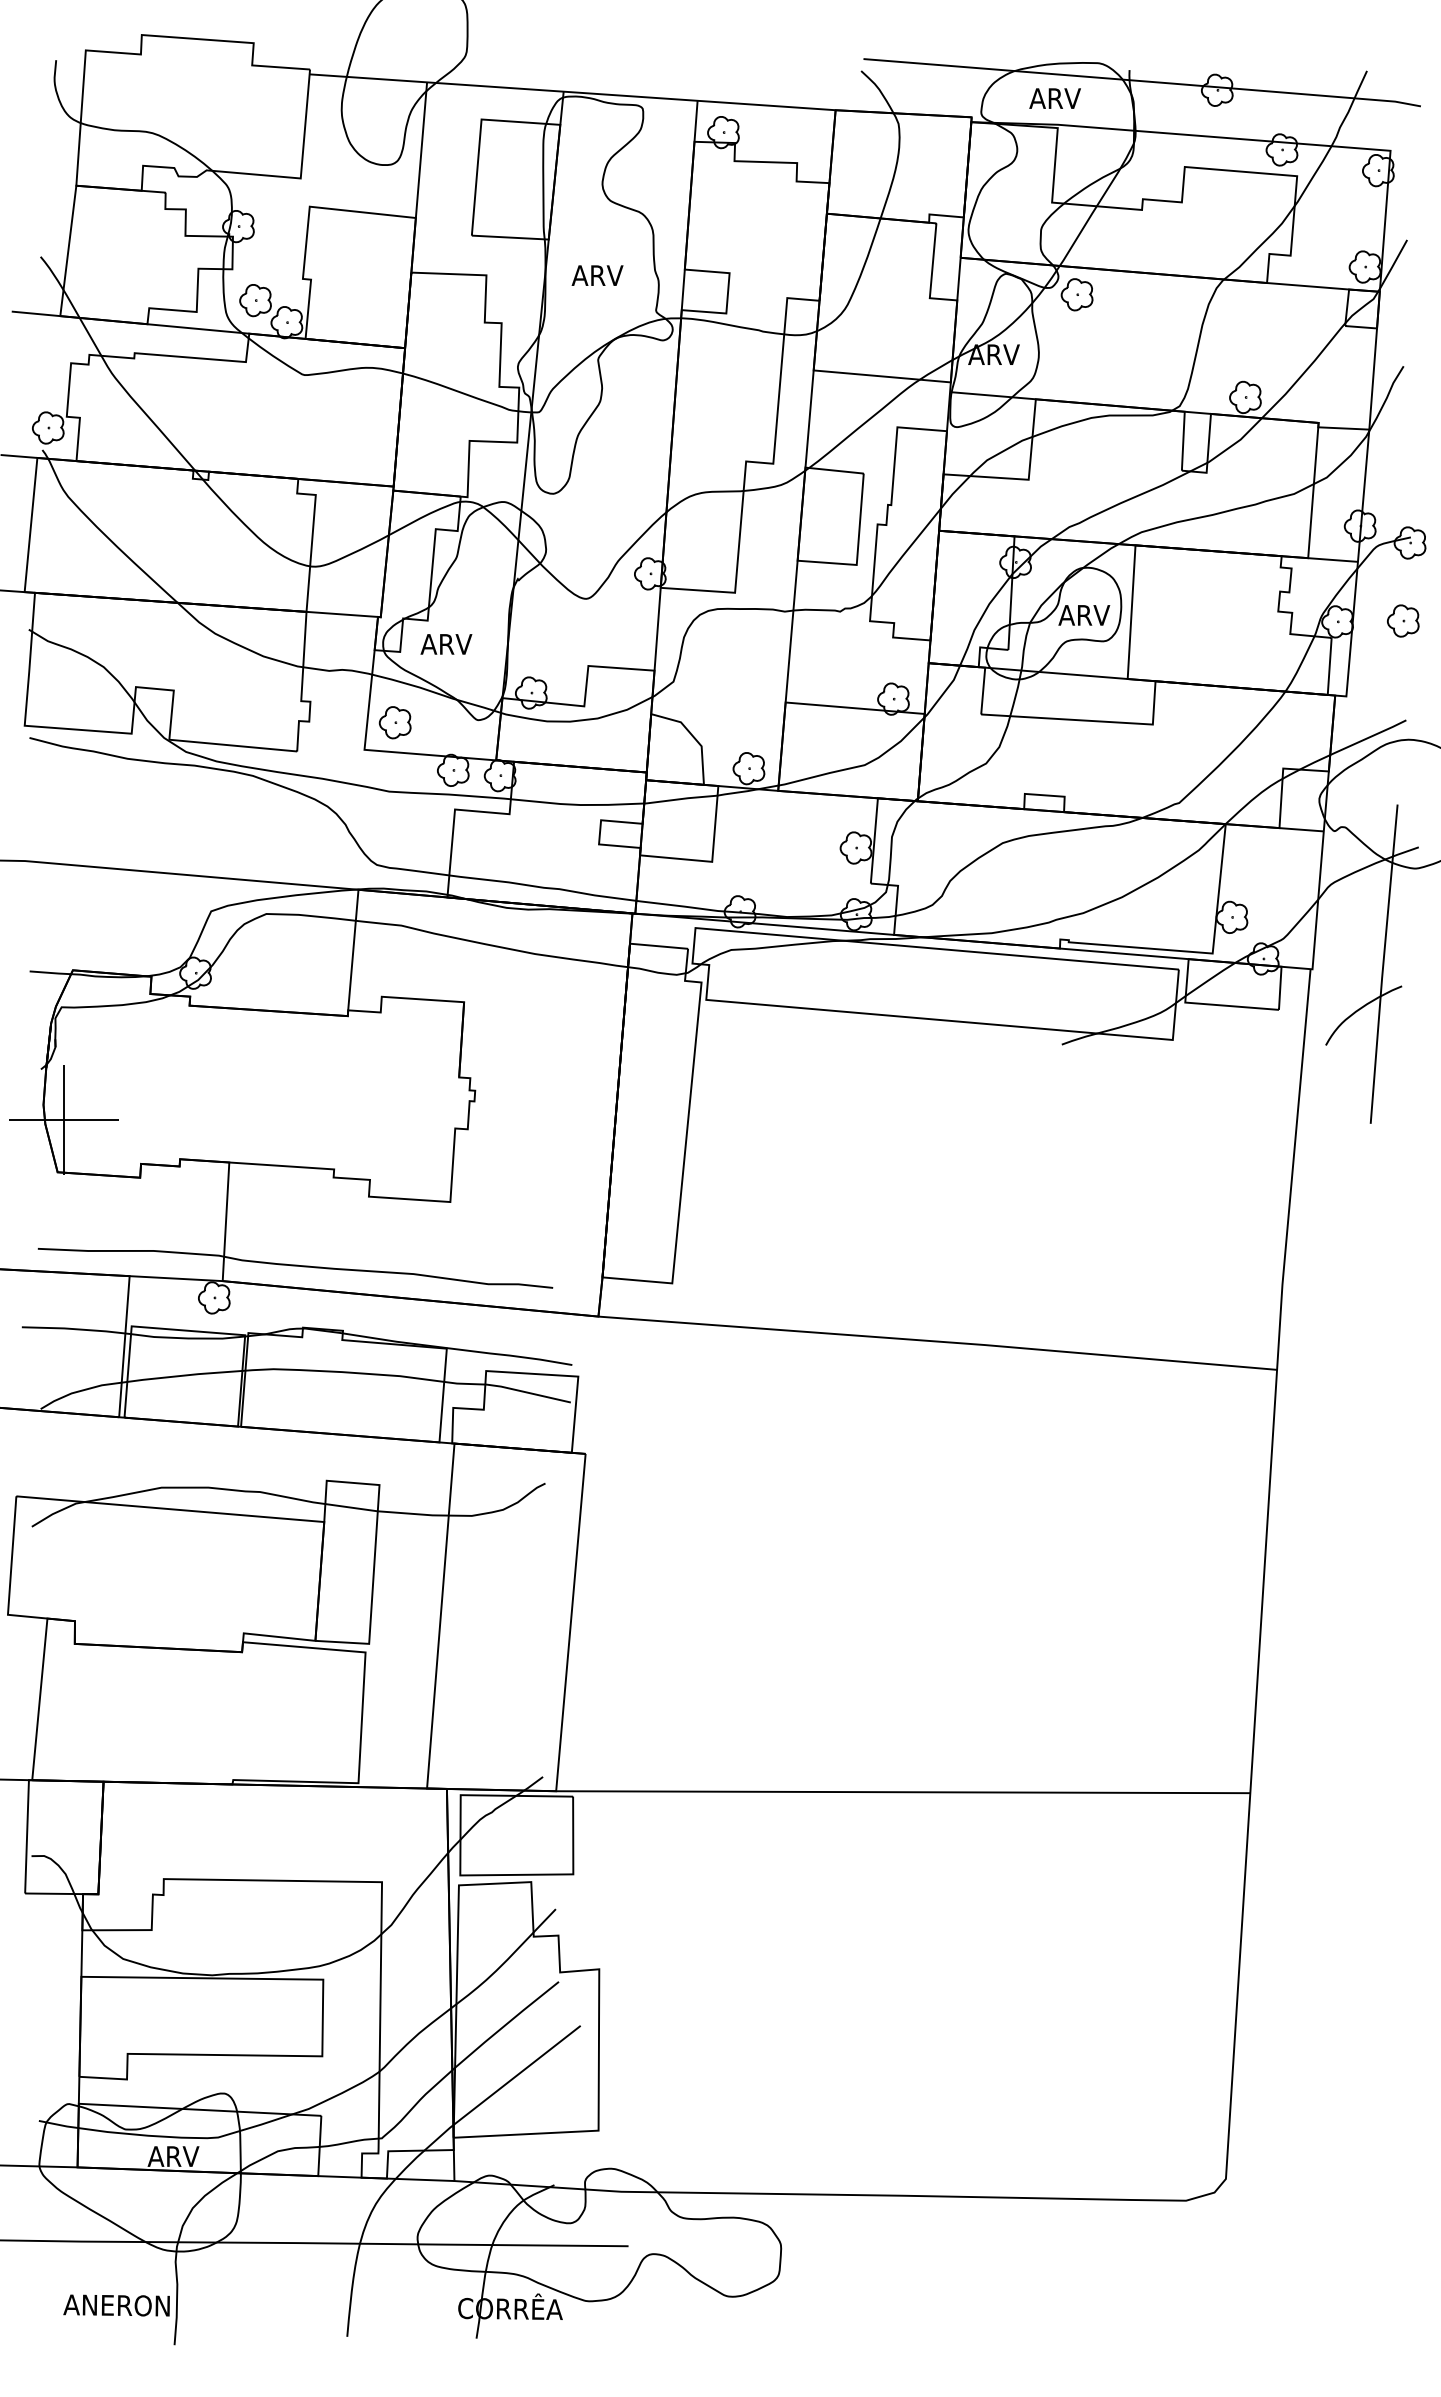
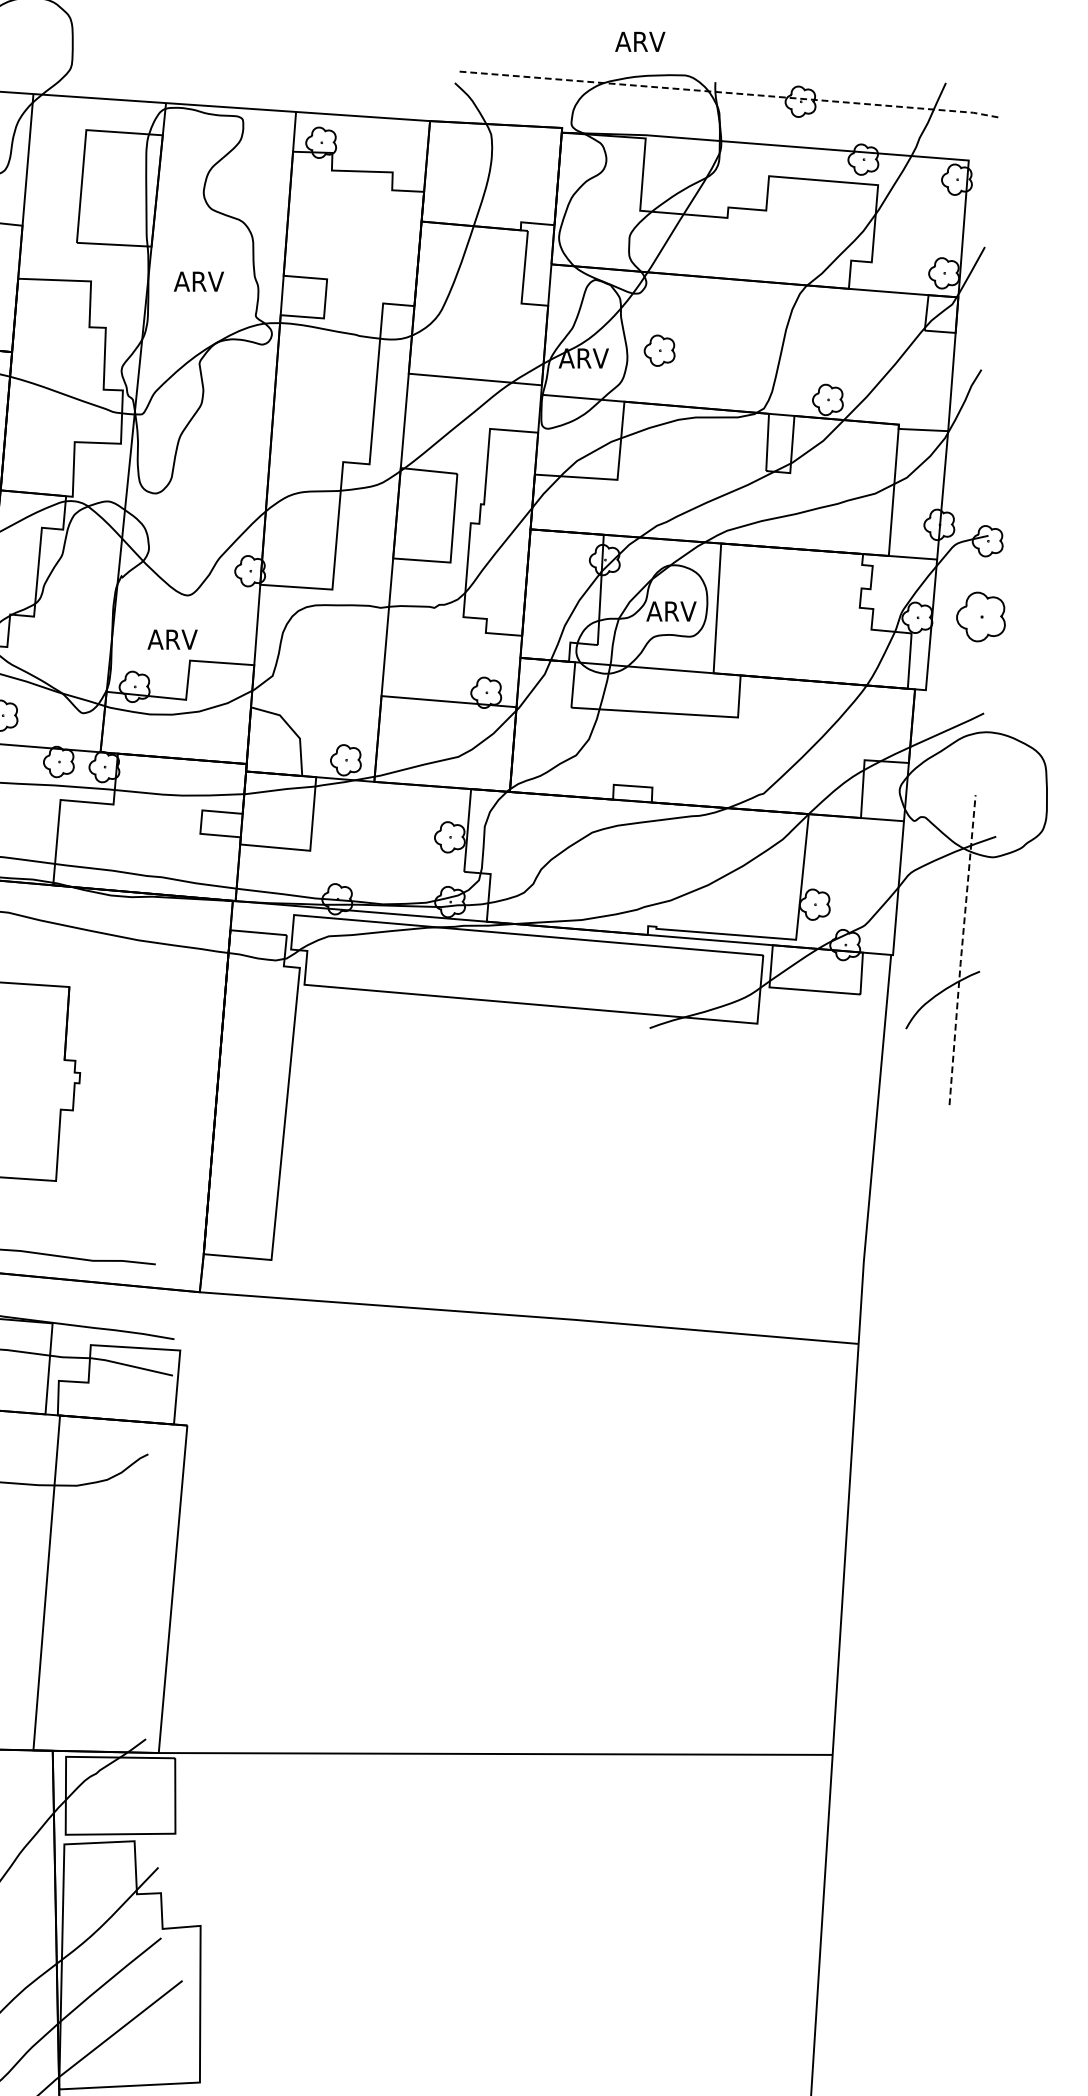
line: (1144, 81) -> (729, 93), solid -> dashed
text: (1054, 98) -> (639, 41), moved
part: (1076, 294) -> (659, 350), moved
part: (1403, 620) -> (981, 616), size x1.6
text: (446, 644) -> (172, 639), moved
line: (1383, 964) -> (961, 950), solid -> dashed

